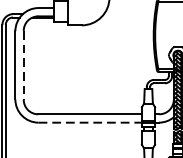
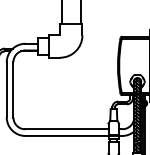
line: (23, 64) -> (13, 89), dashed -> solid
line: (92, 122) -> (68, 135), dashed -> solid

